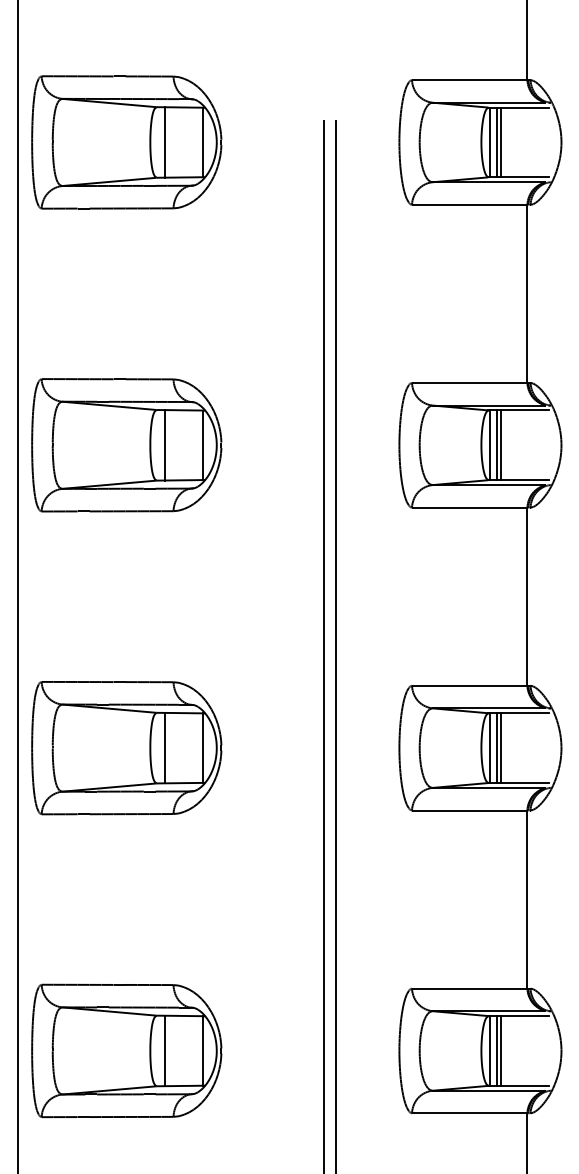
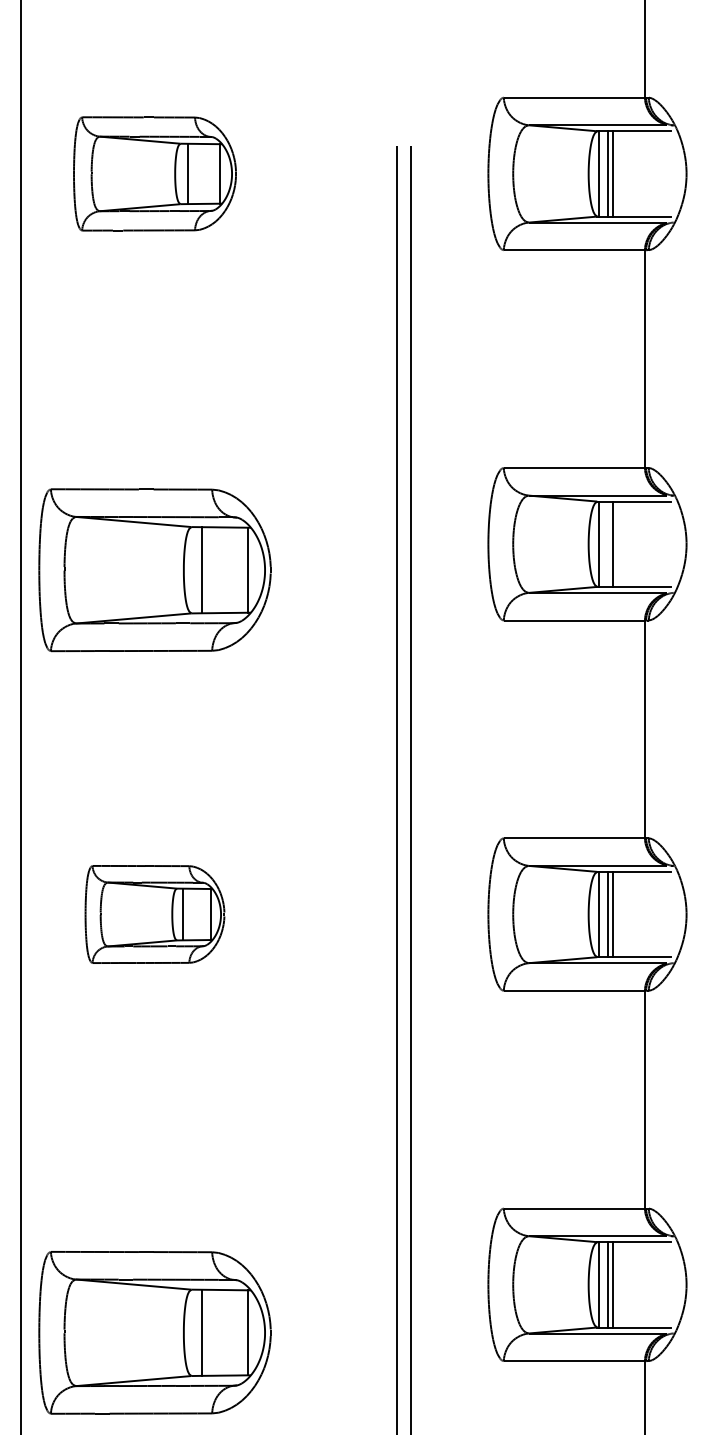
part: (126, 142) -> (154, 173), size x0.7
line: (497, 444) -> (608, 543), removed
part: (126, 445) -> (154, 570), moved
part: (126, 748) -> (154, 914), size x0.6
part: (126, 1050) -> (154, 1332), moved

